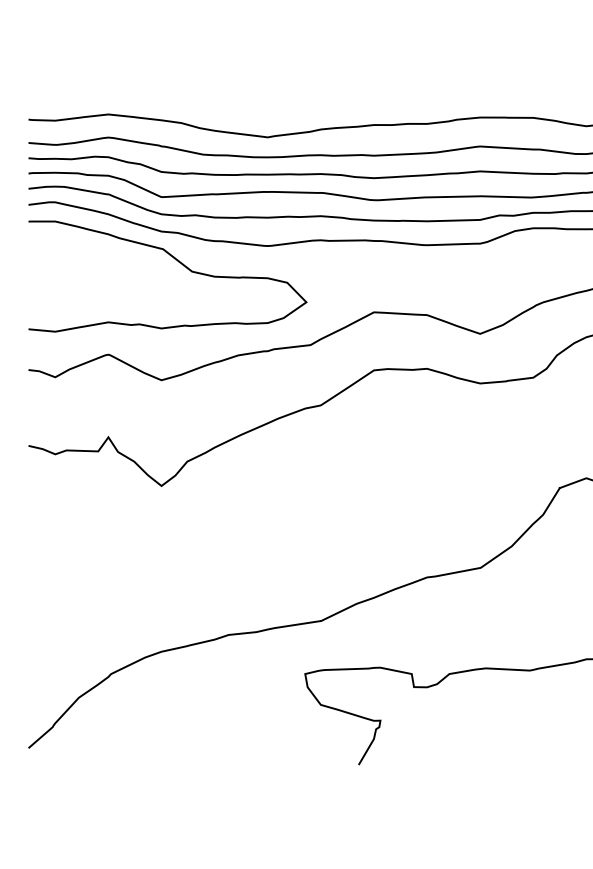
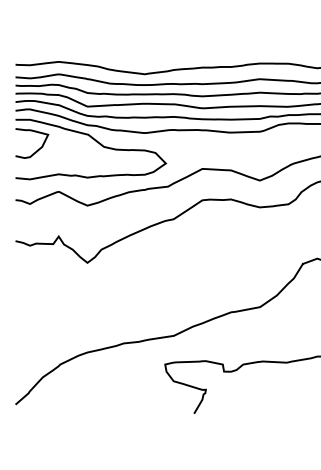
curve: (70, 274) -> (38, 148), added

